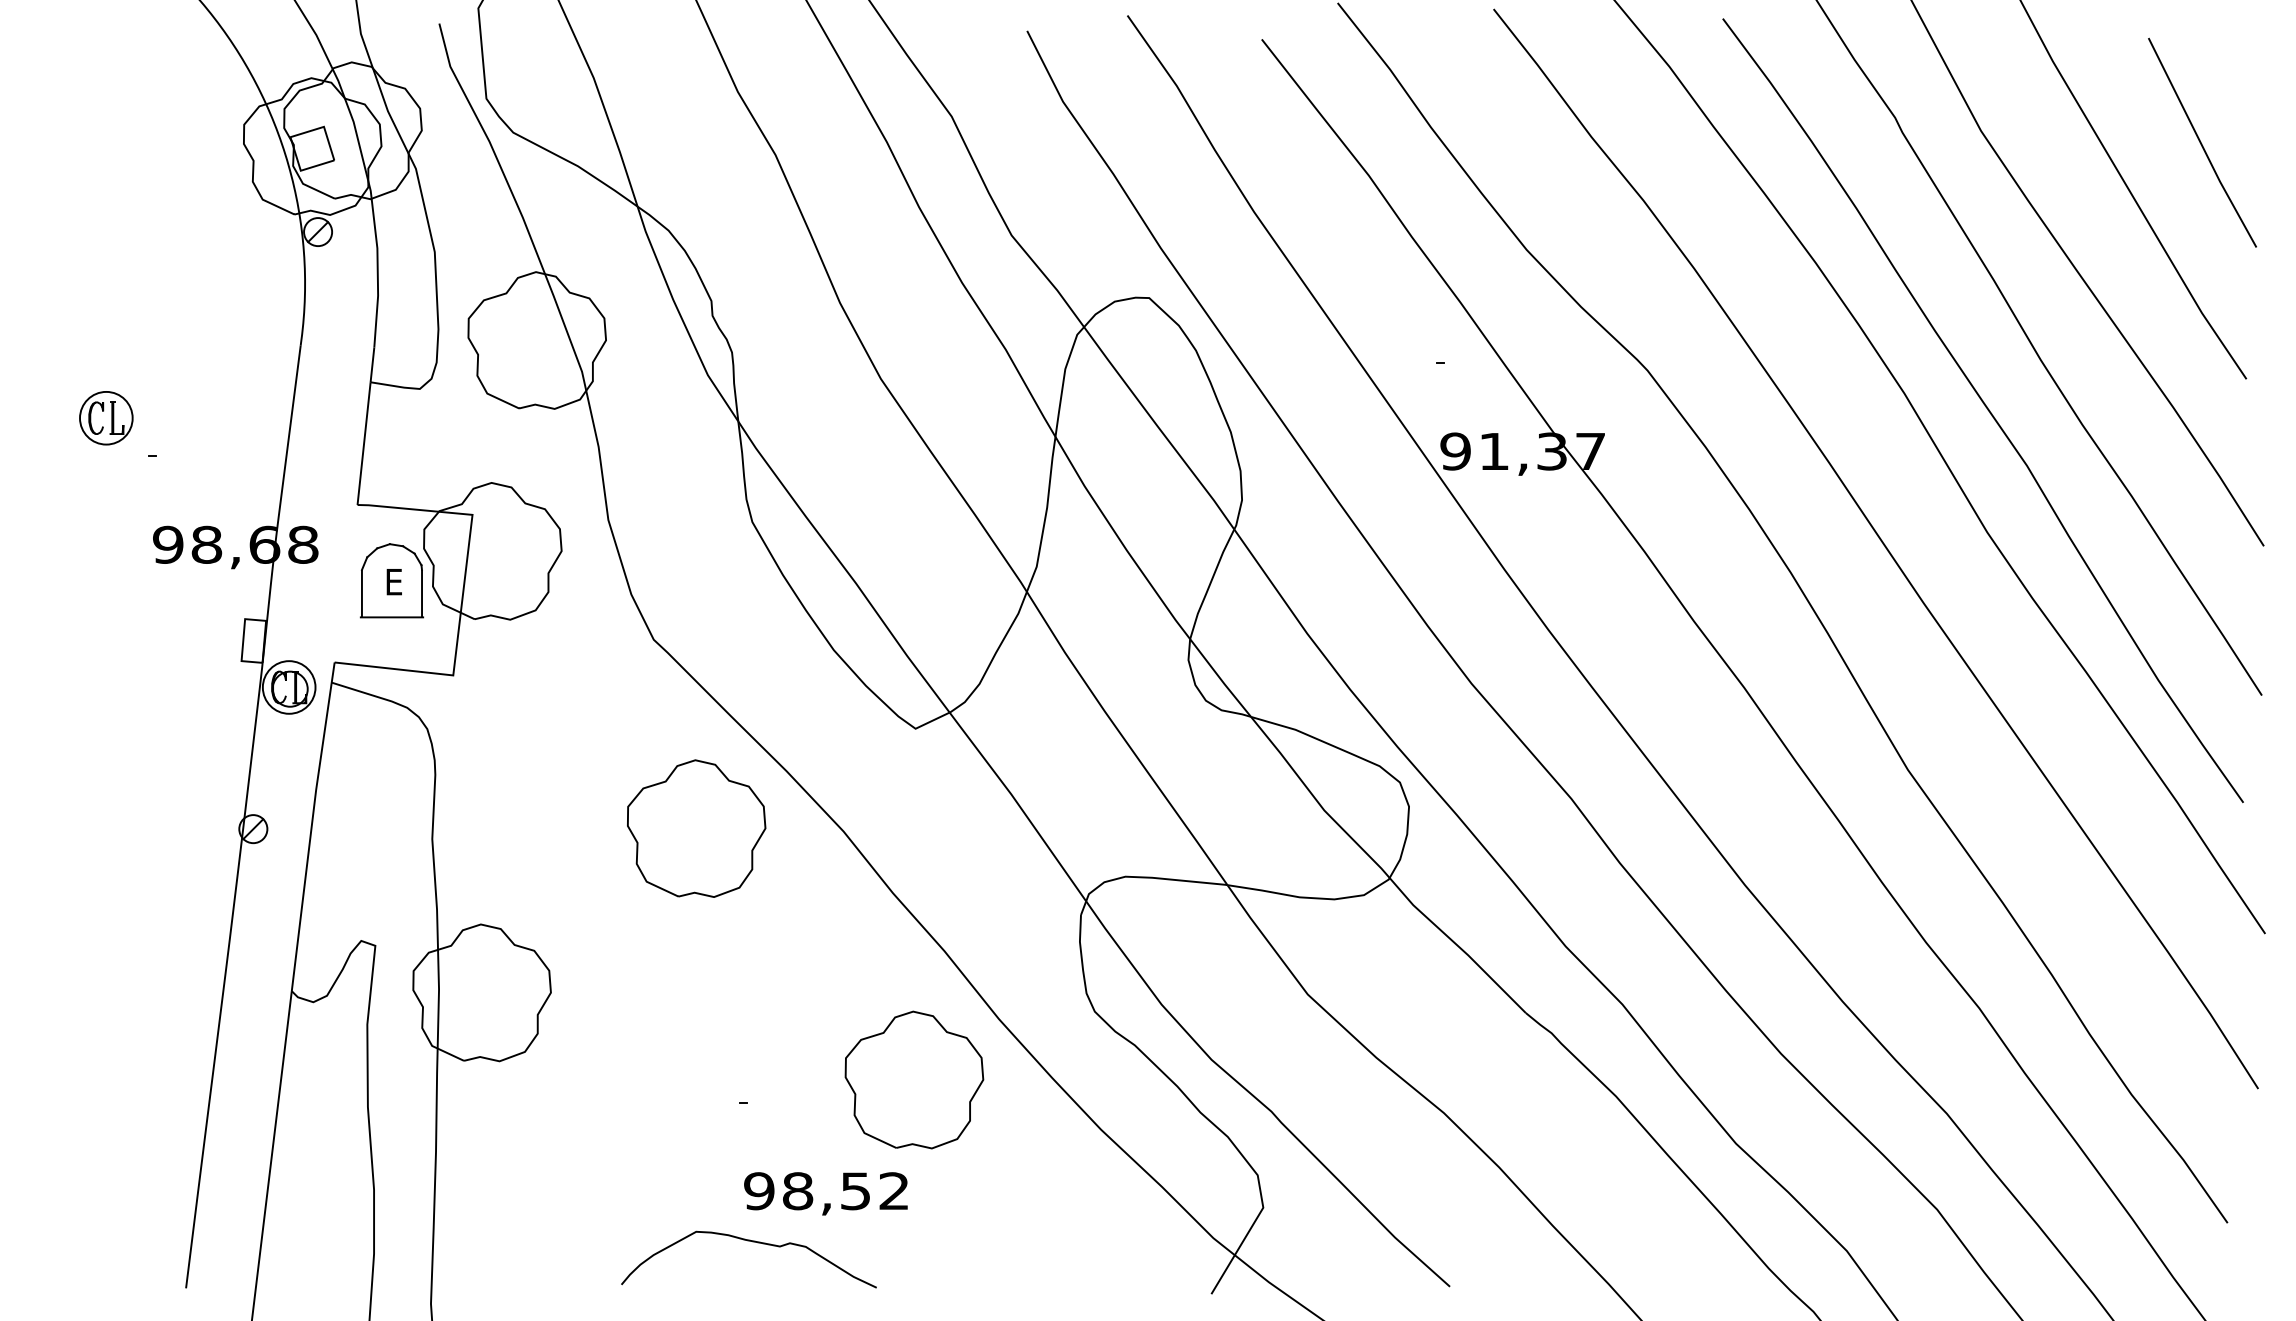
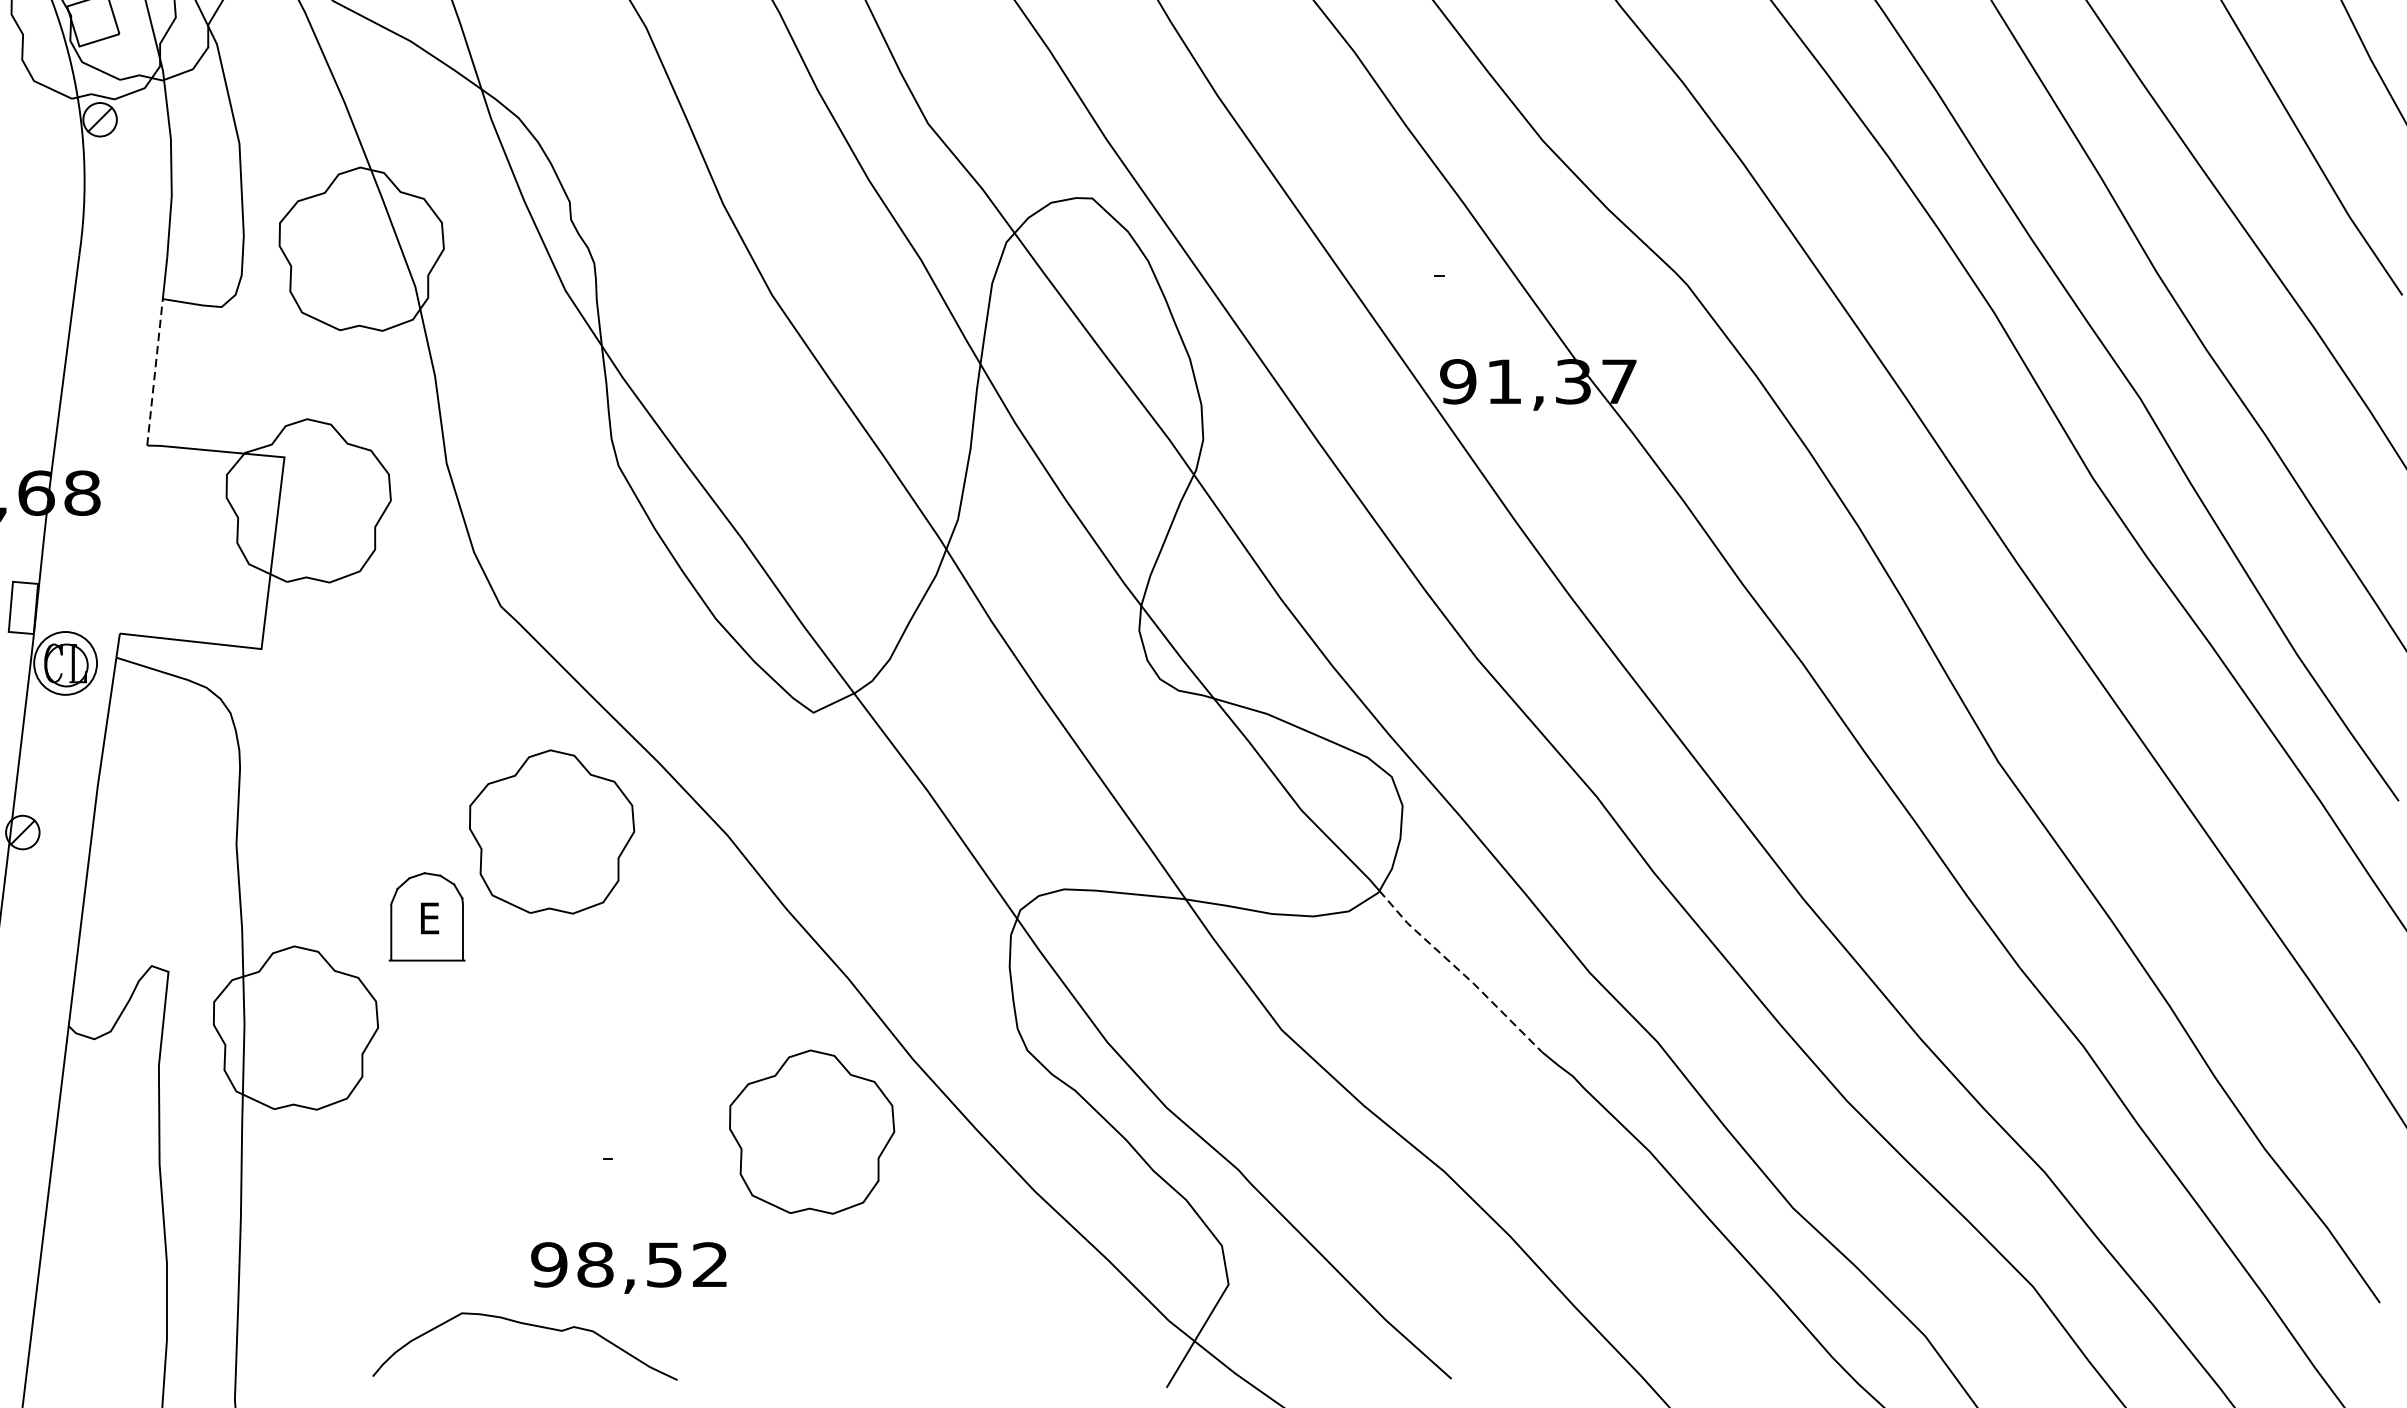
line: (364, 443) -> (155, 372), solid -> dashed
part: (391, 580) -> (426, 916), moved
line: (1457, 945) -> (1460, 971), solid -> dashed
text: (825, 1193) -> (628, 1267), moved
curve: (752, 1242) -> (529, 1326), moved

